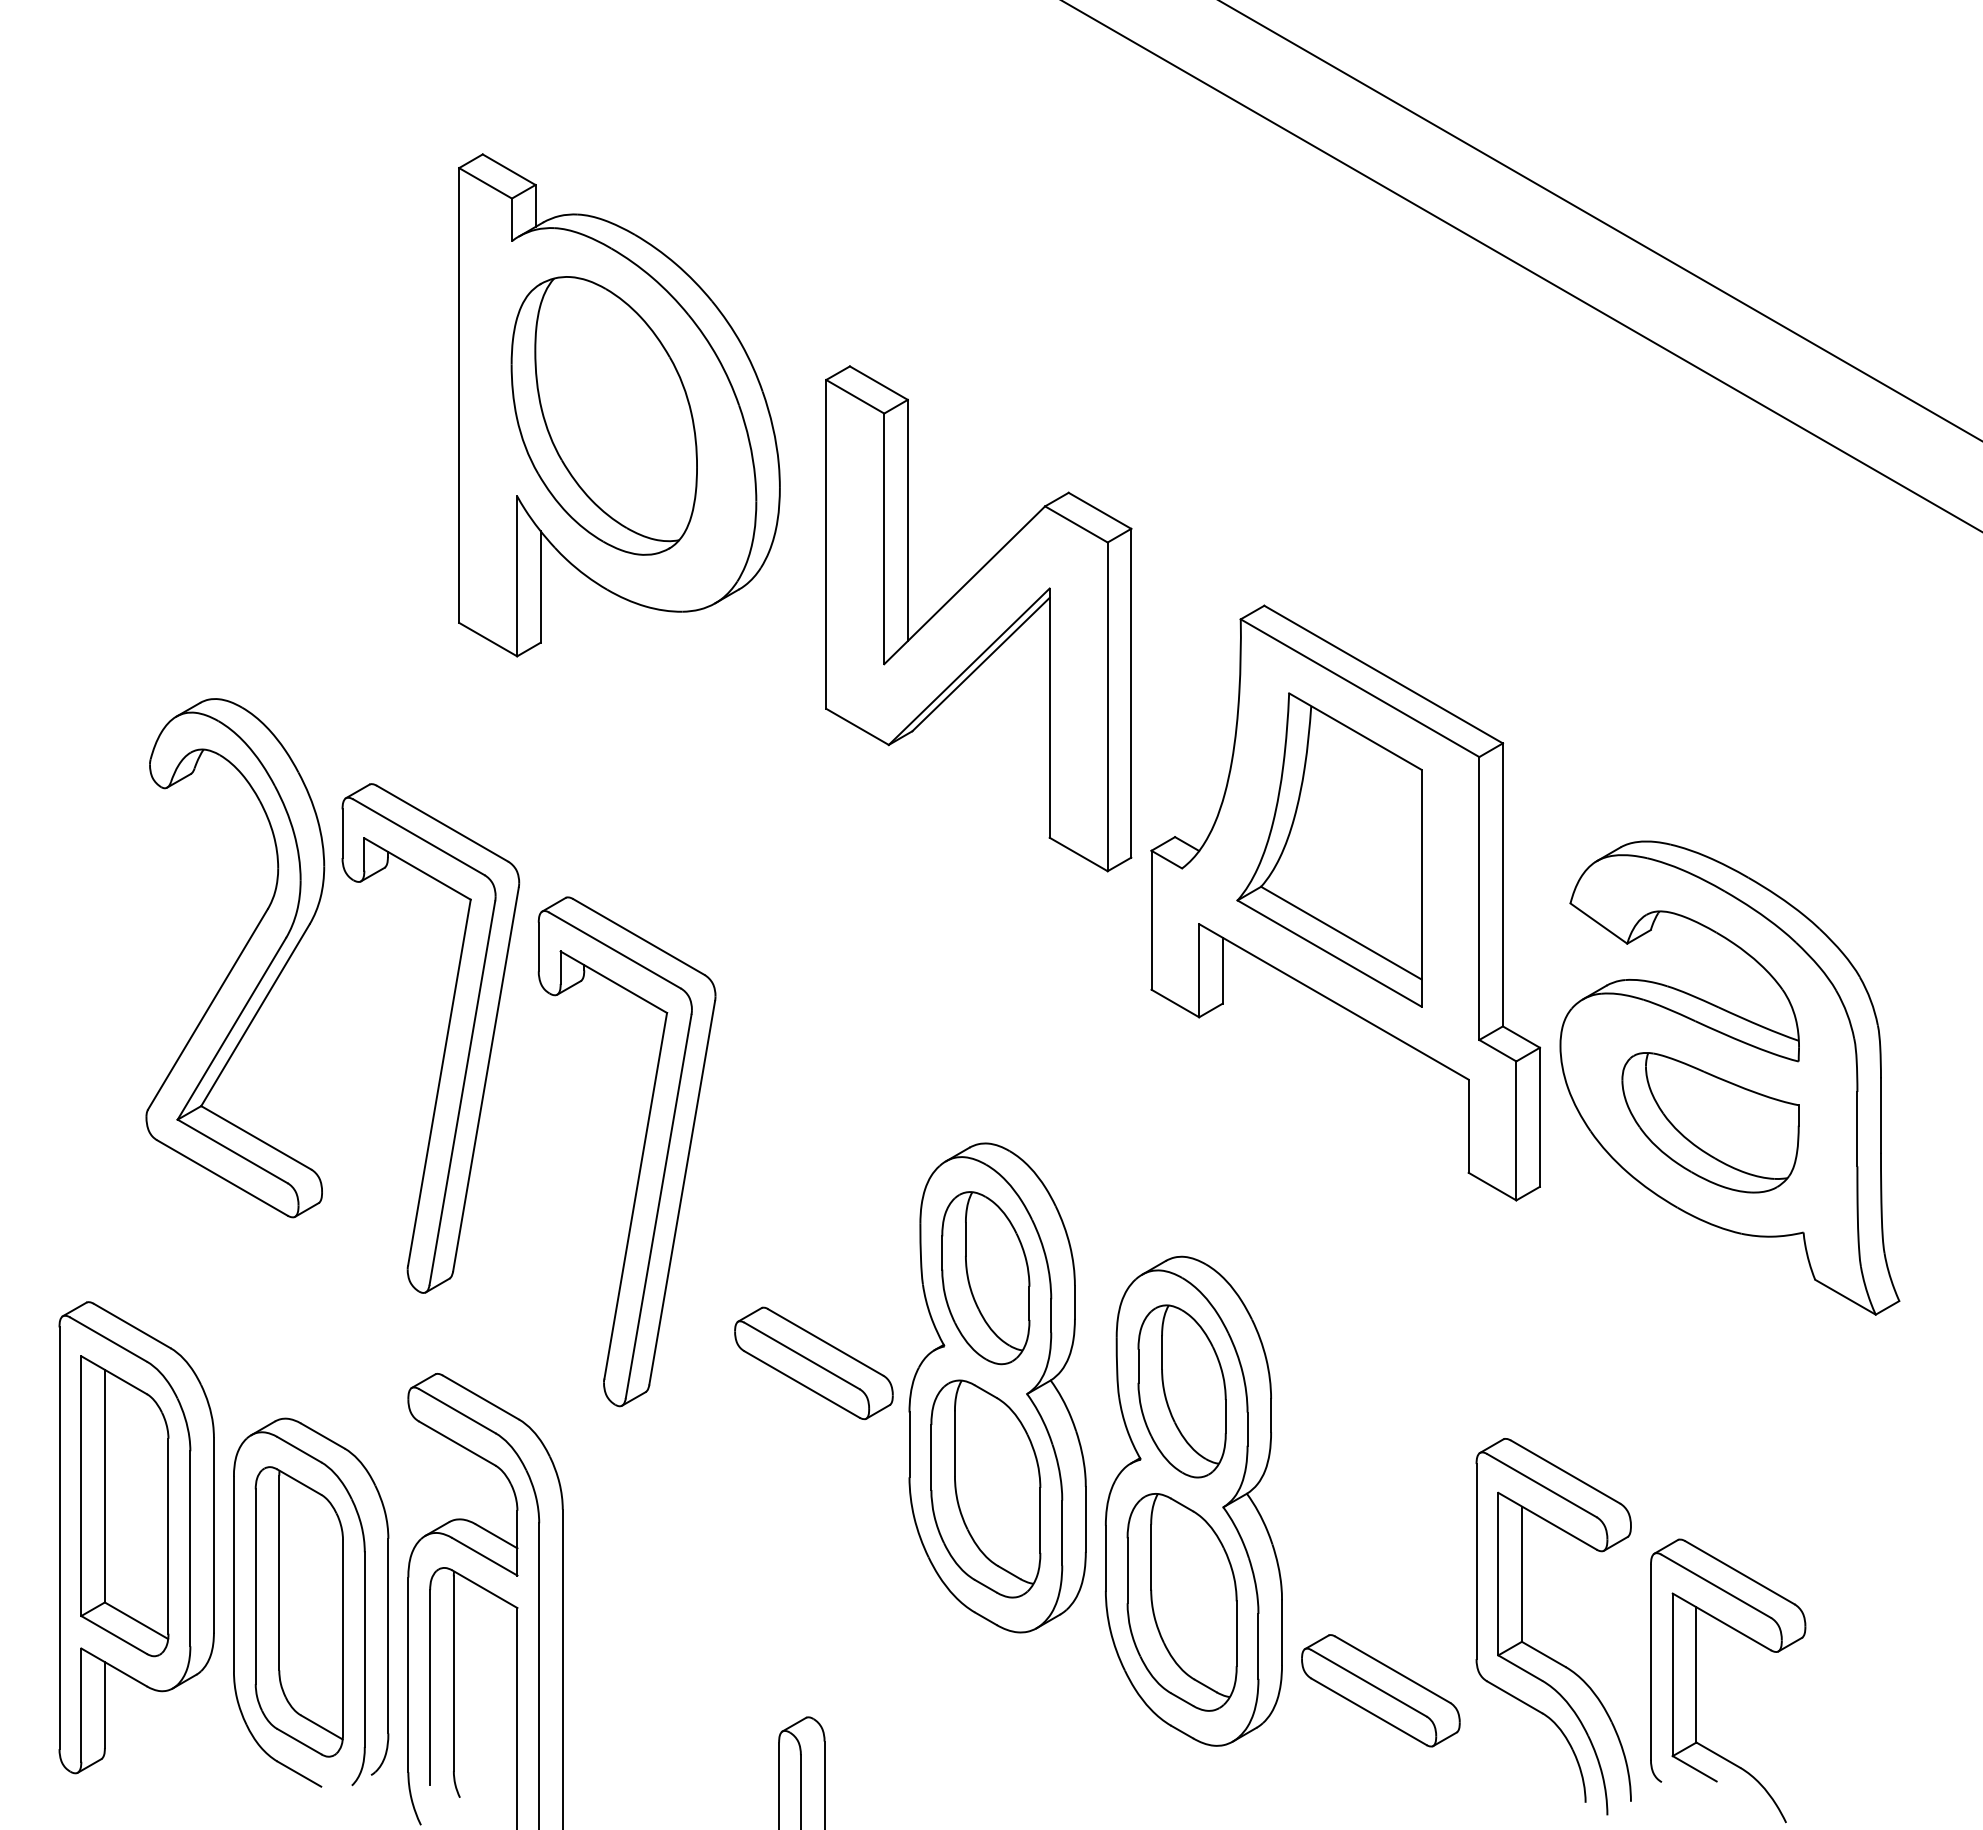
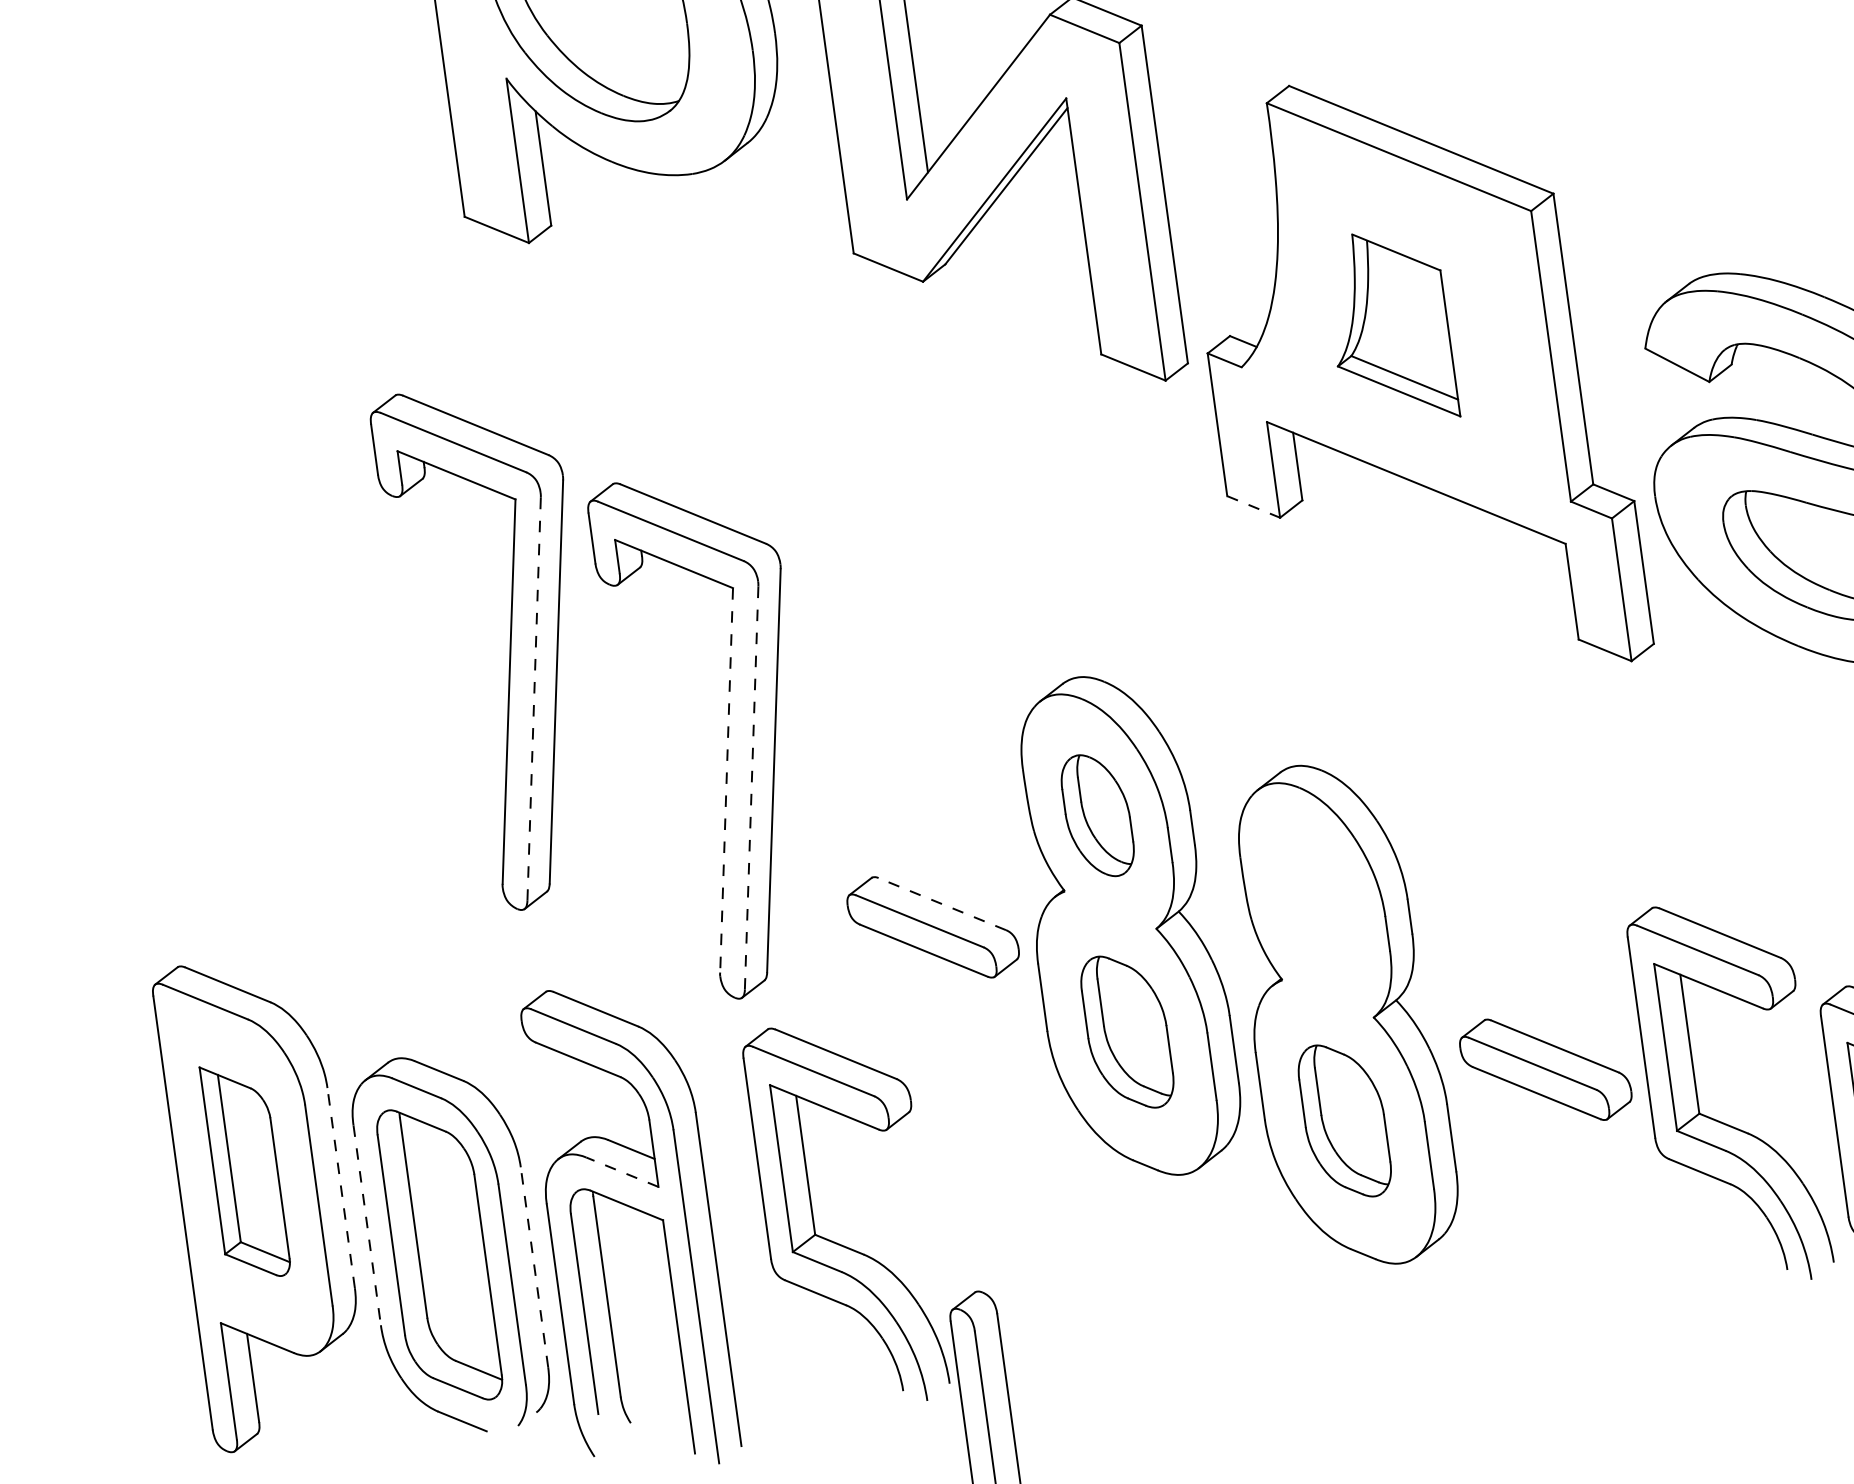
part: (1329, 849) -> (1390, 327), size x0.6
part: (235, 958) -> (282, 592), removed
line: (1175, 1003) -> (1253, 506), solid -> dashed
line: (462, 1093) -> (534, 699), solid -> dashed
line: (635, 1195) -> (726, 780), solid -> dashed
line: (658, 1206) -> (751, 788), solid -> dashed
part: (985, 1278) -> (1097, 816), size x0.7
line: (825, 1342) -> (942, 904), solid -> dashed
part: (1181, 1391) -> (1314, 904), removed
part: (985, 1488) -> (1126, 1031), size x0.7
part: (124, 1506) -> (245, 1171), size x0.7
line: (213, 1534) -> (340, 1187), solid -> dashed
line: (484, 1556) -> (622, 1171), solid -> dashed
line: (233, 1574) -> (366, 1225), solid -> dashed
part: (1181, 1602) -> (1344, 1121), size x0.7
line: (388, 1635) -> (534, 1266), solid -> dashed
part: (678, 1650) -> (834, 1241), added
part: (1380, 1690) -> (1545, 1069), moved

